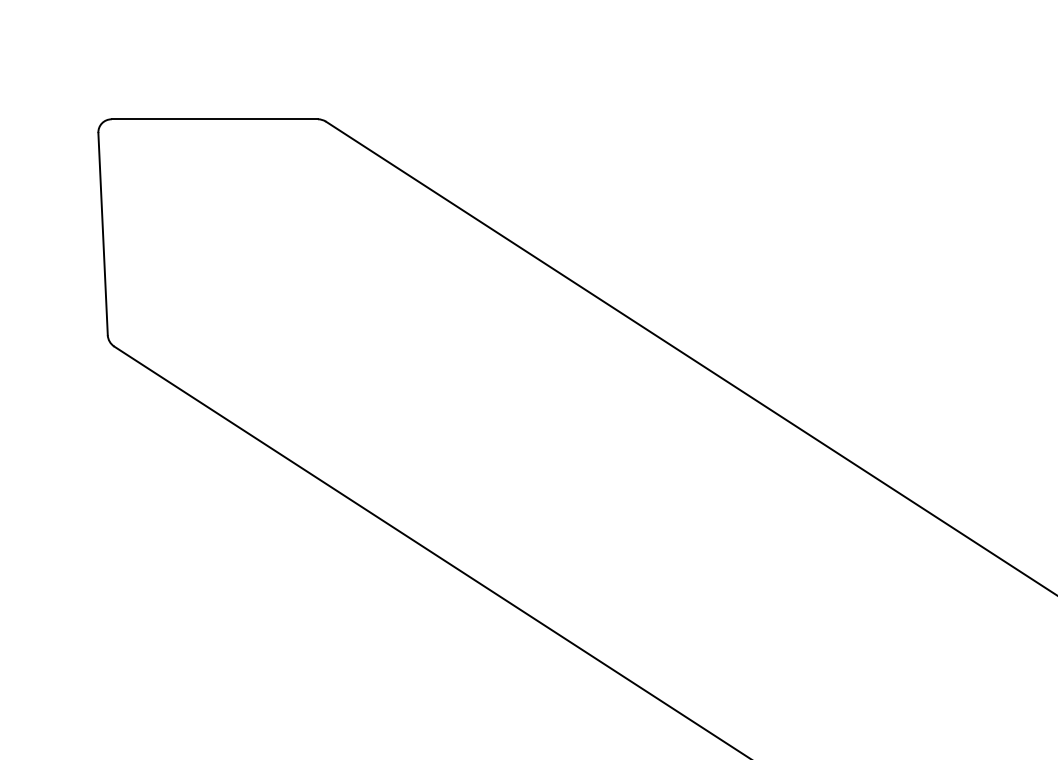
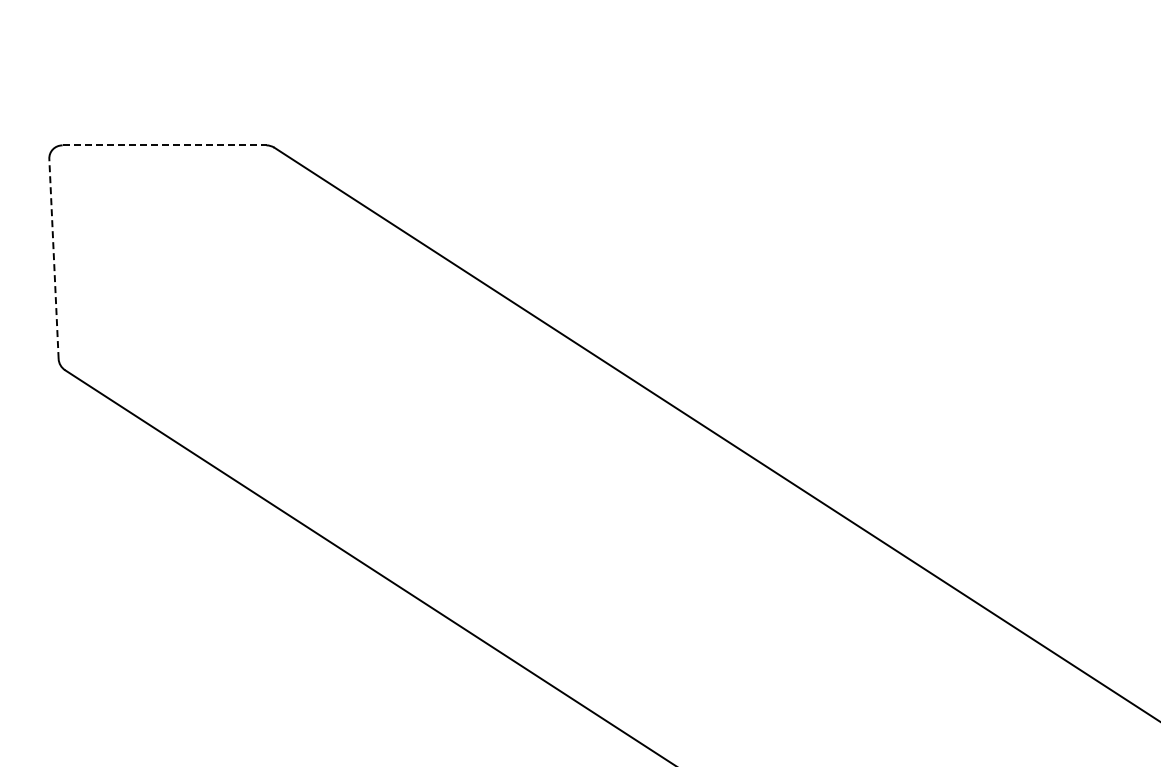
line: (214, 119) -> (164, 145), solid -> dashed
line: (102, 233) -> (53, 258), solid -> dashed

